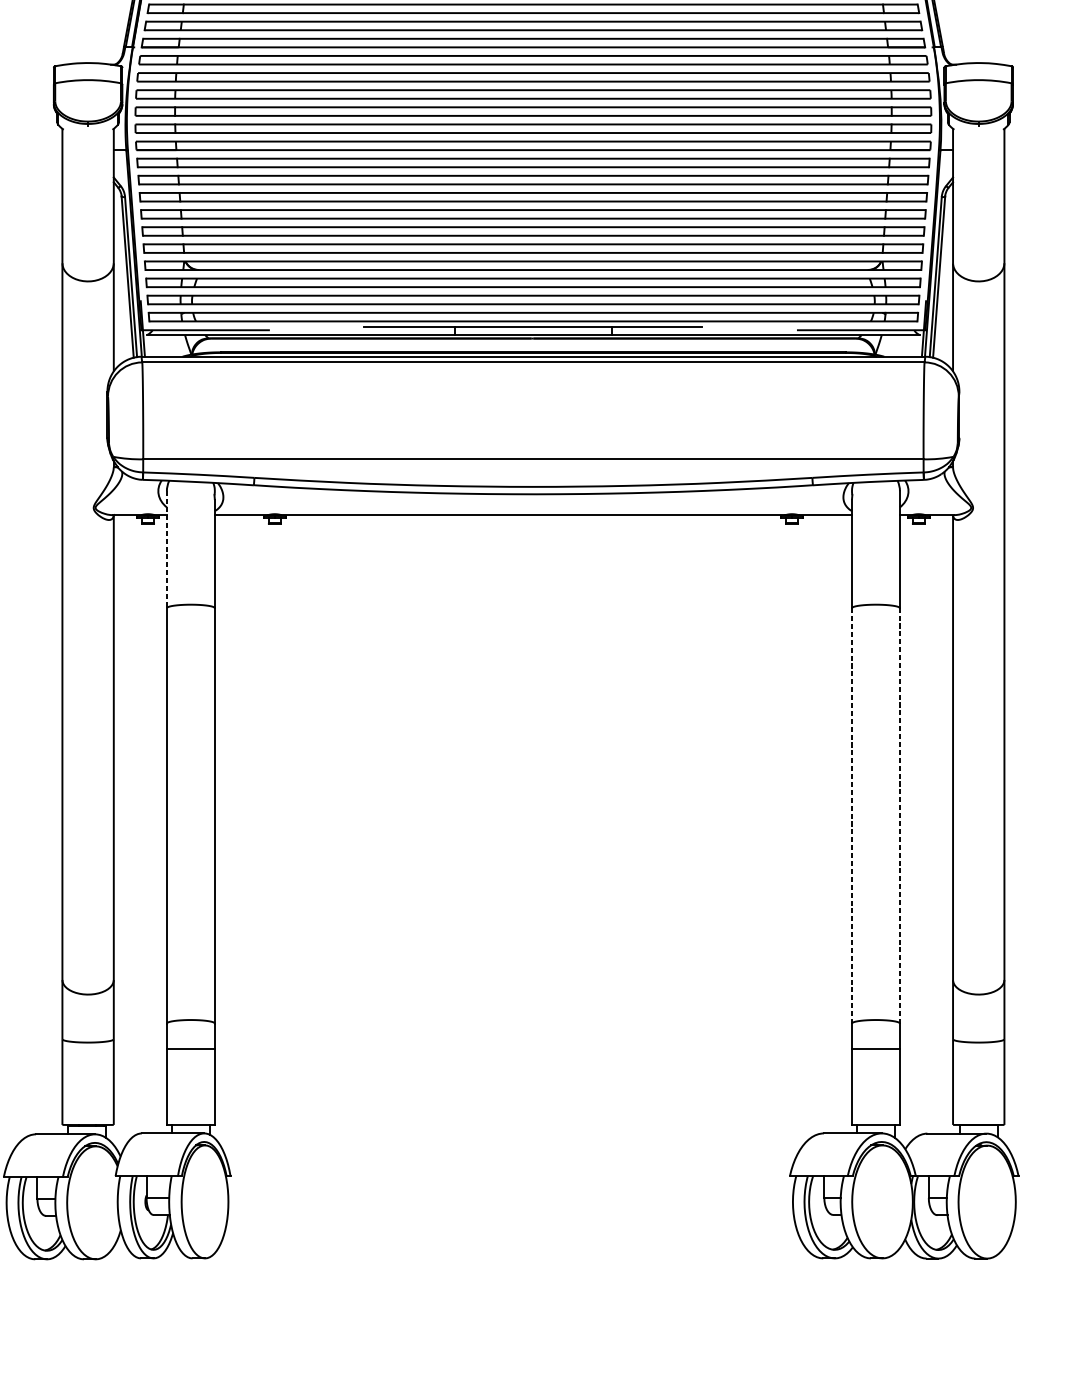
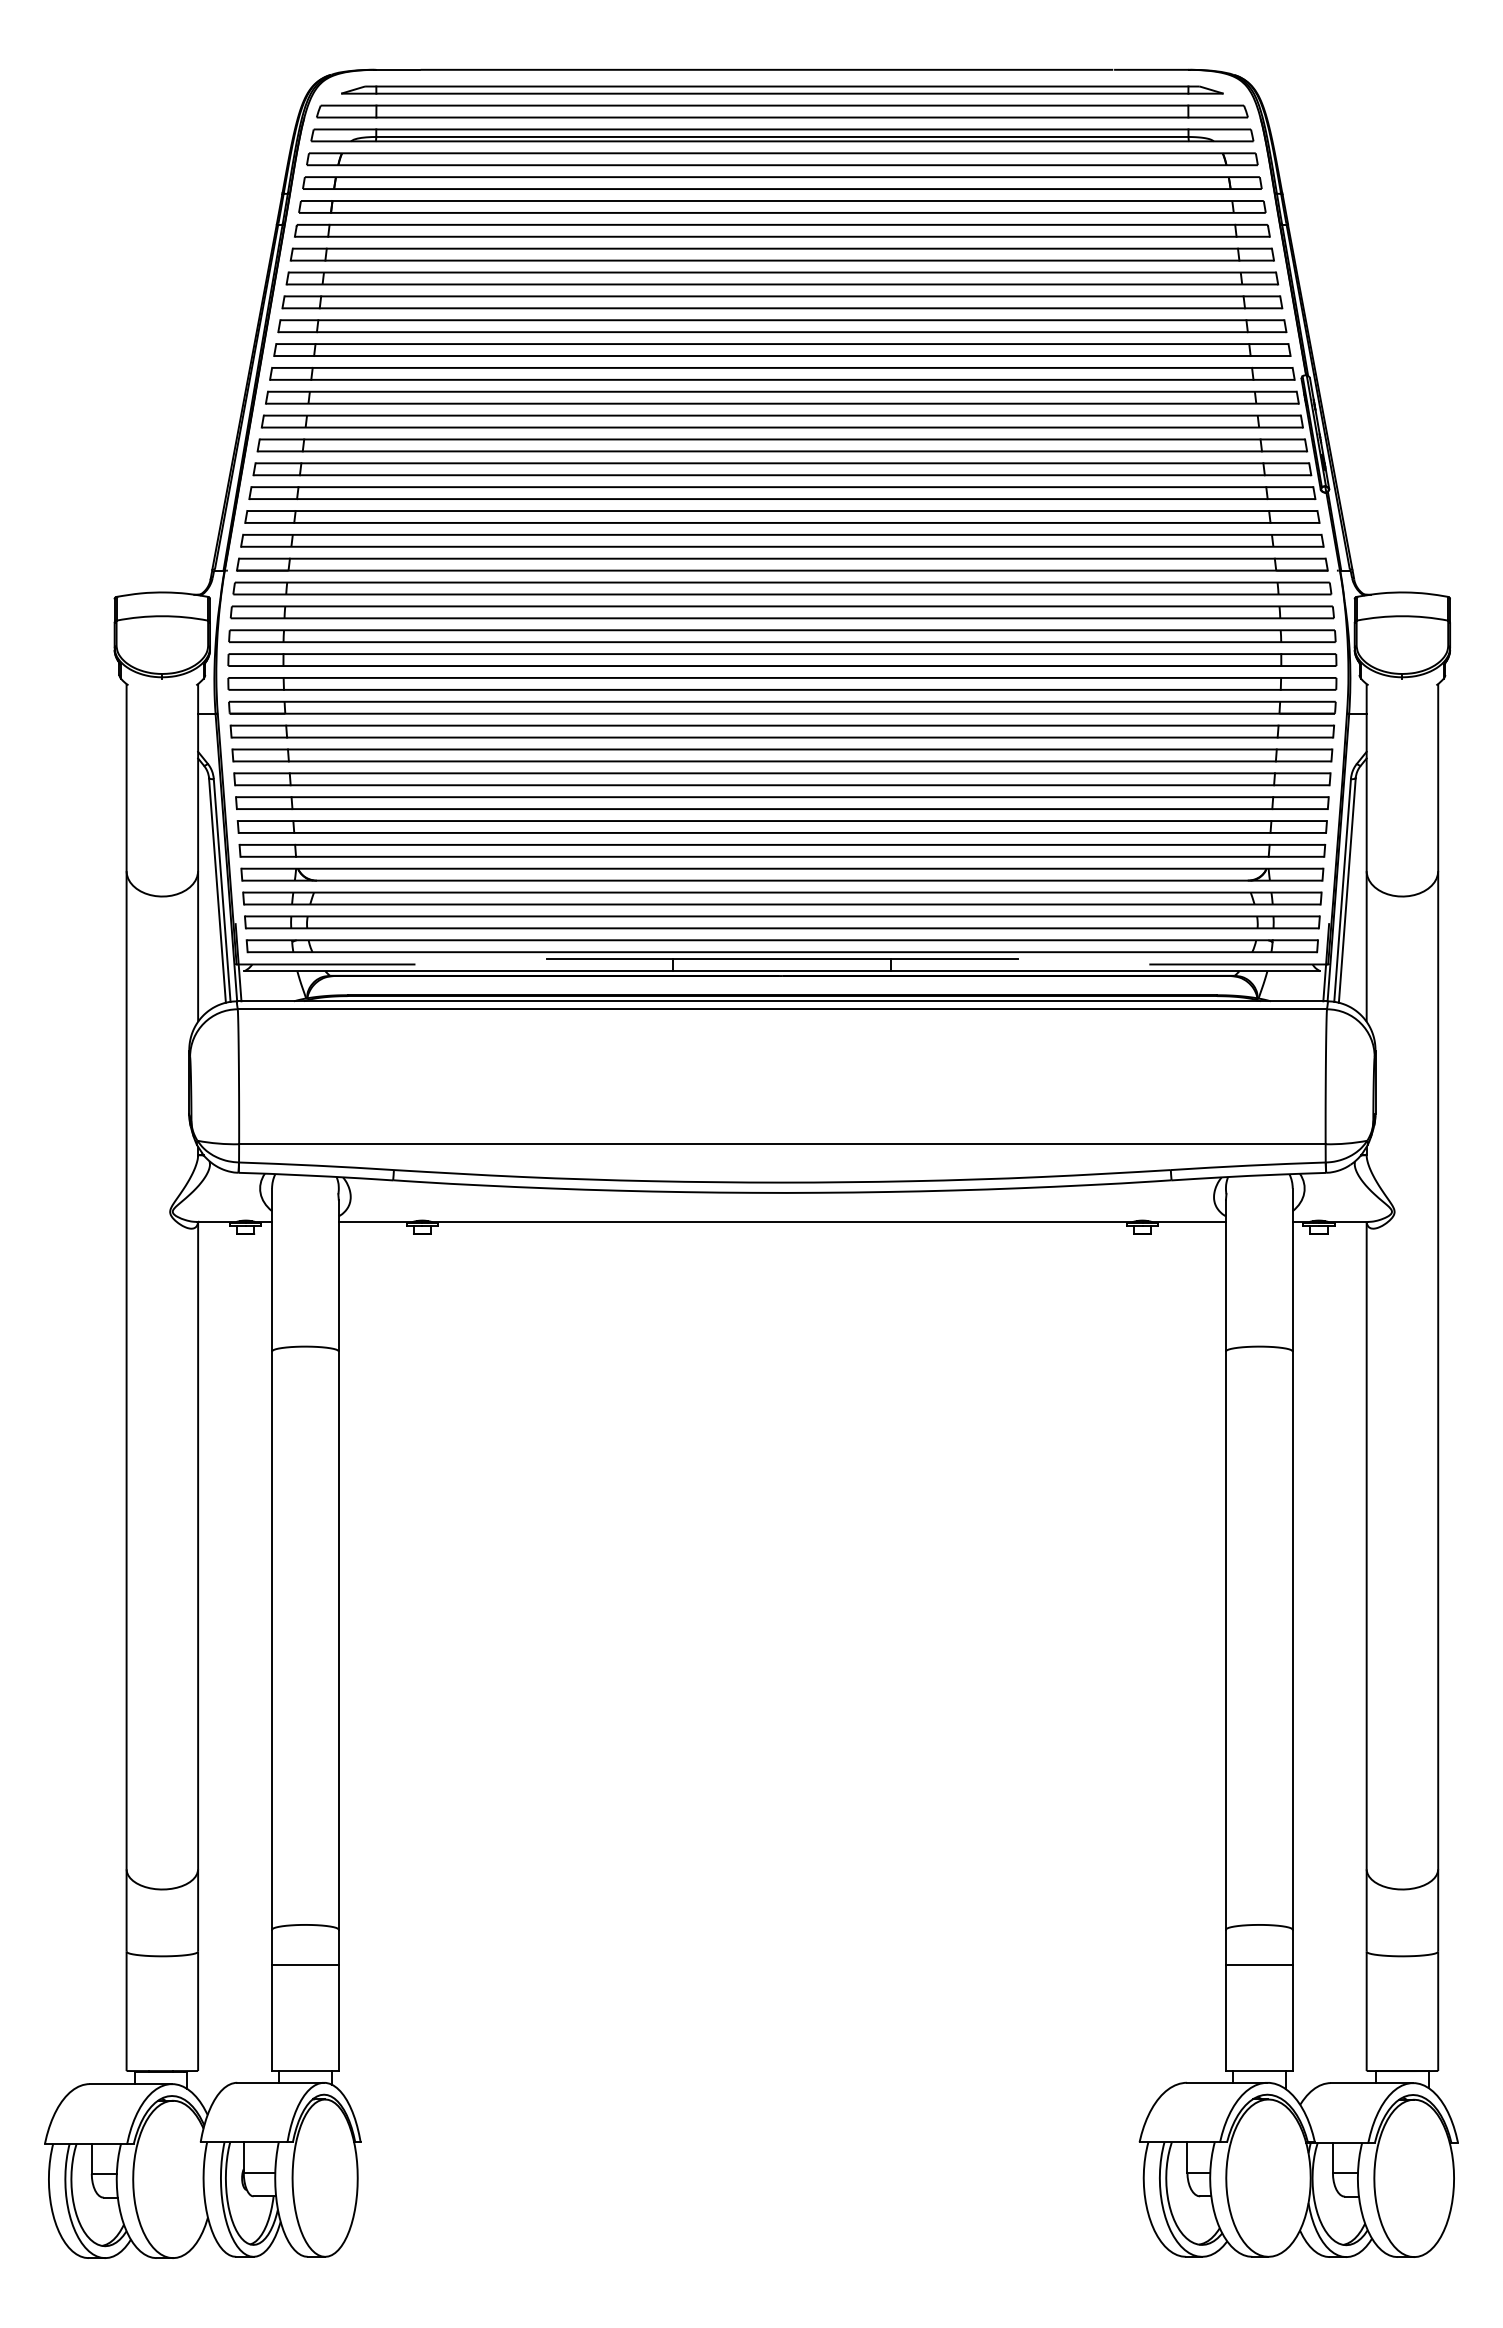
line: (167, 550) -> (272, 1270), dashed -> solid
line: (899, 815) -> (1292, 1640), dashed -> solid
line: (851, 816) -> (1225, 1641), dashed -> solid

